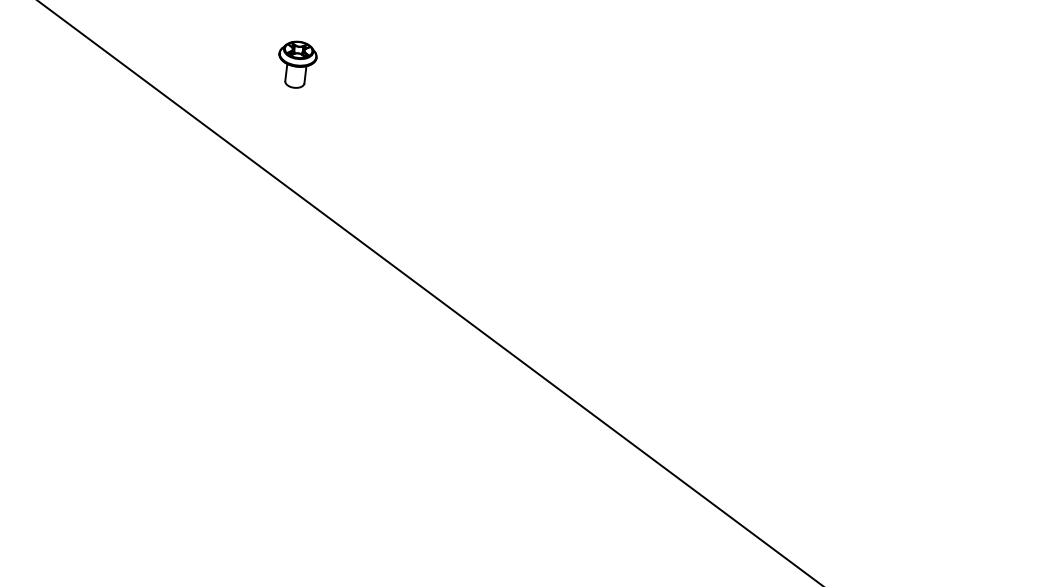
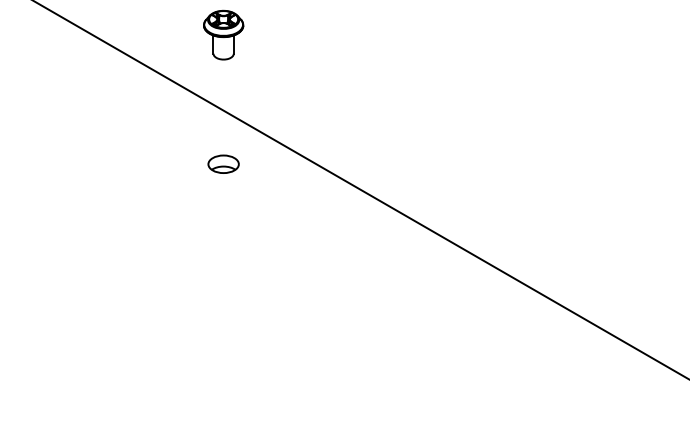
part: (296, 63) -> (223, 34), size x1.67
part: (272, 266) -> (223, 163), added

